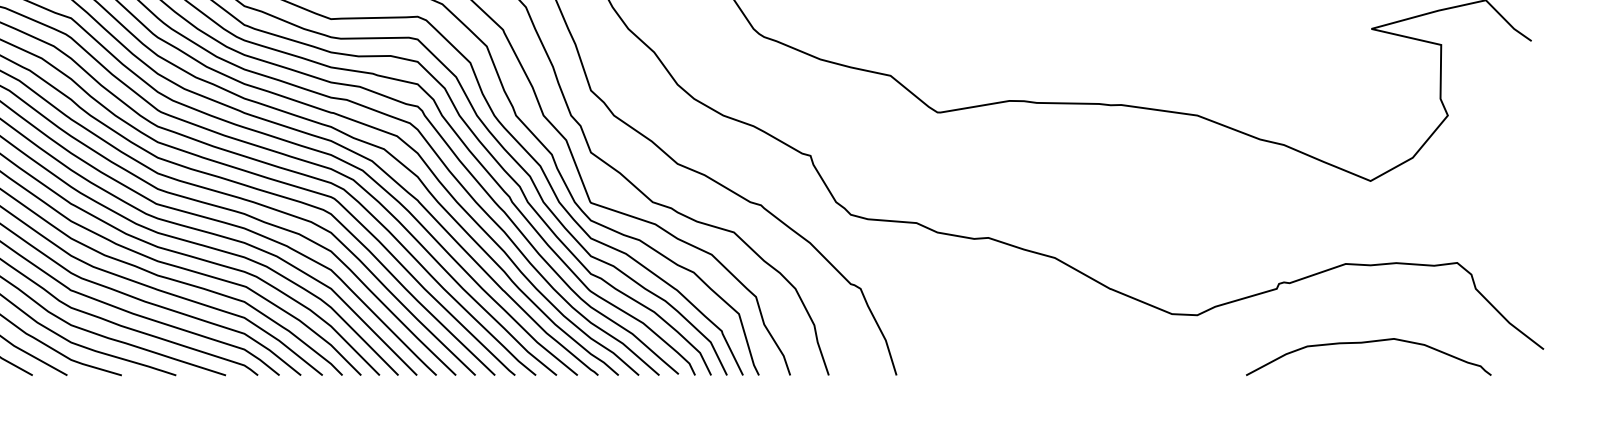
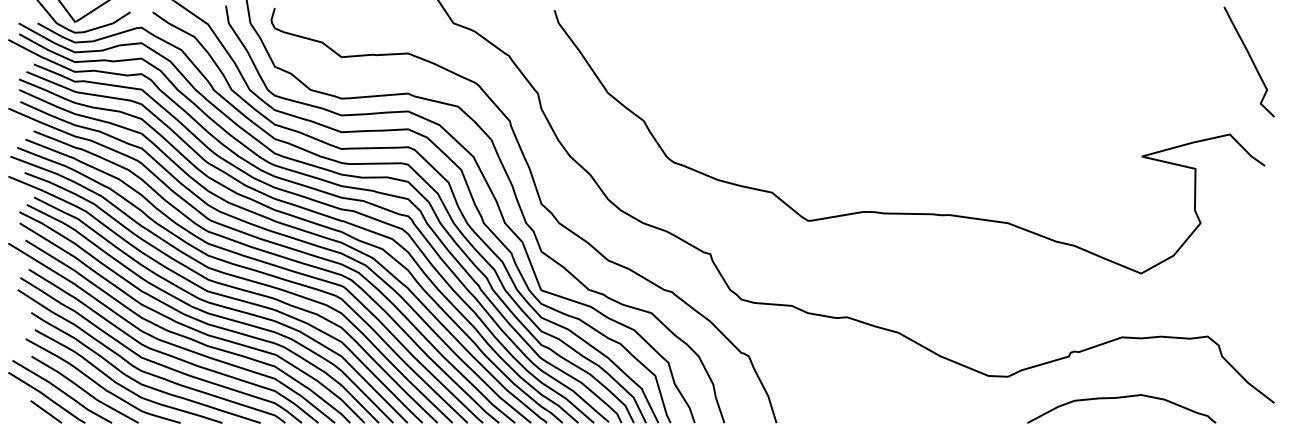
curve: (1368, 343) -> (1121, 398), moved

